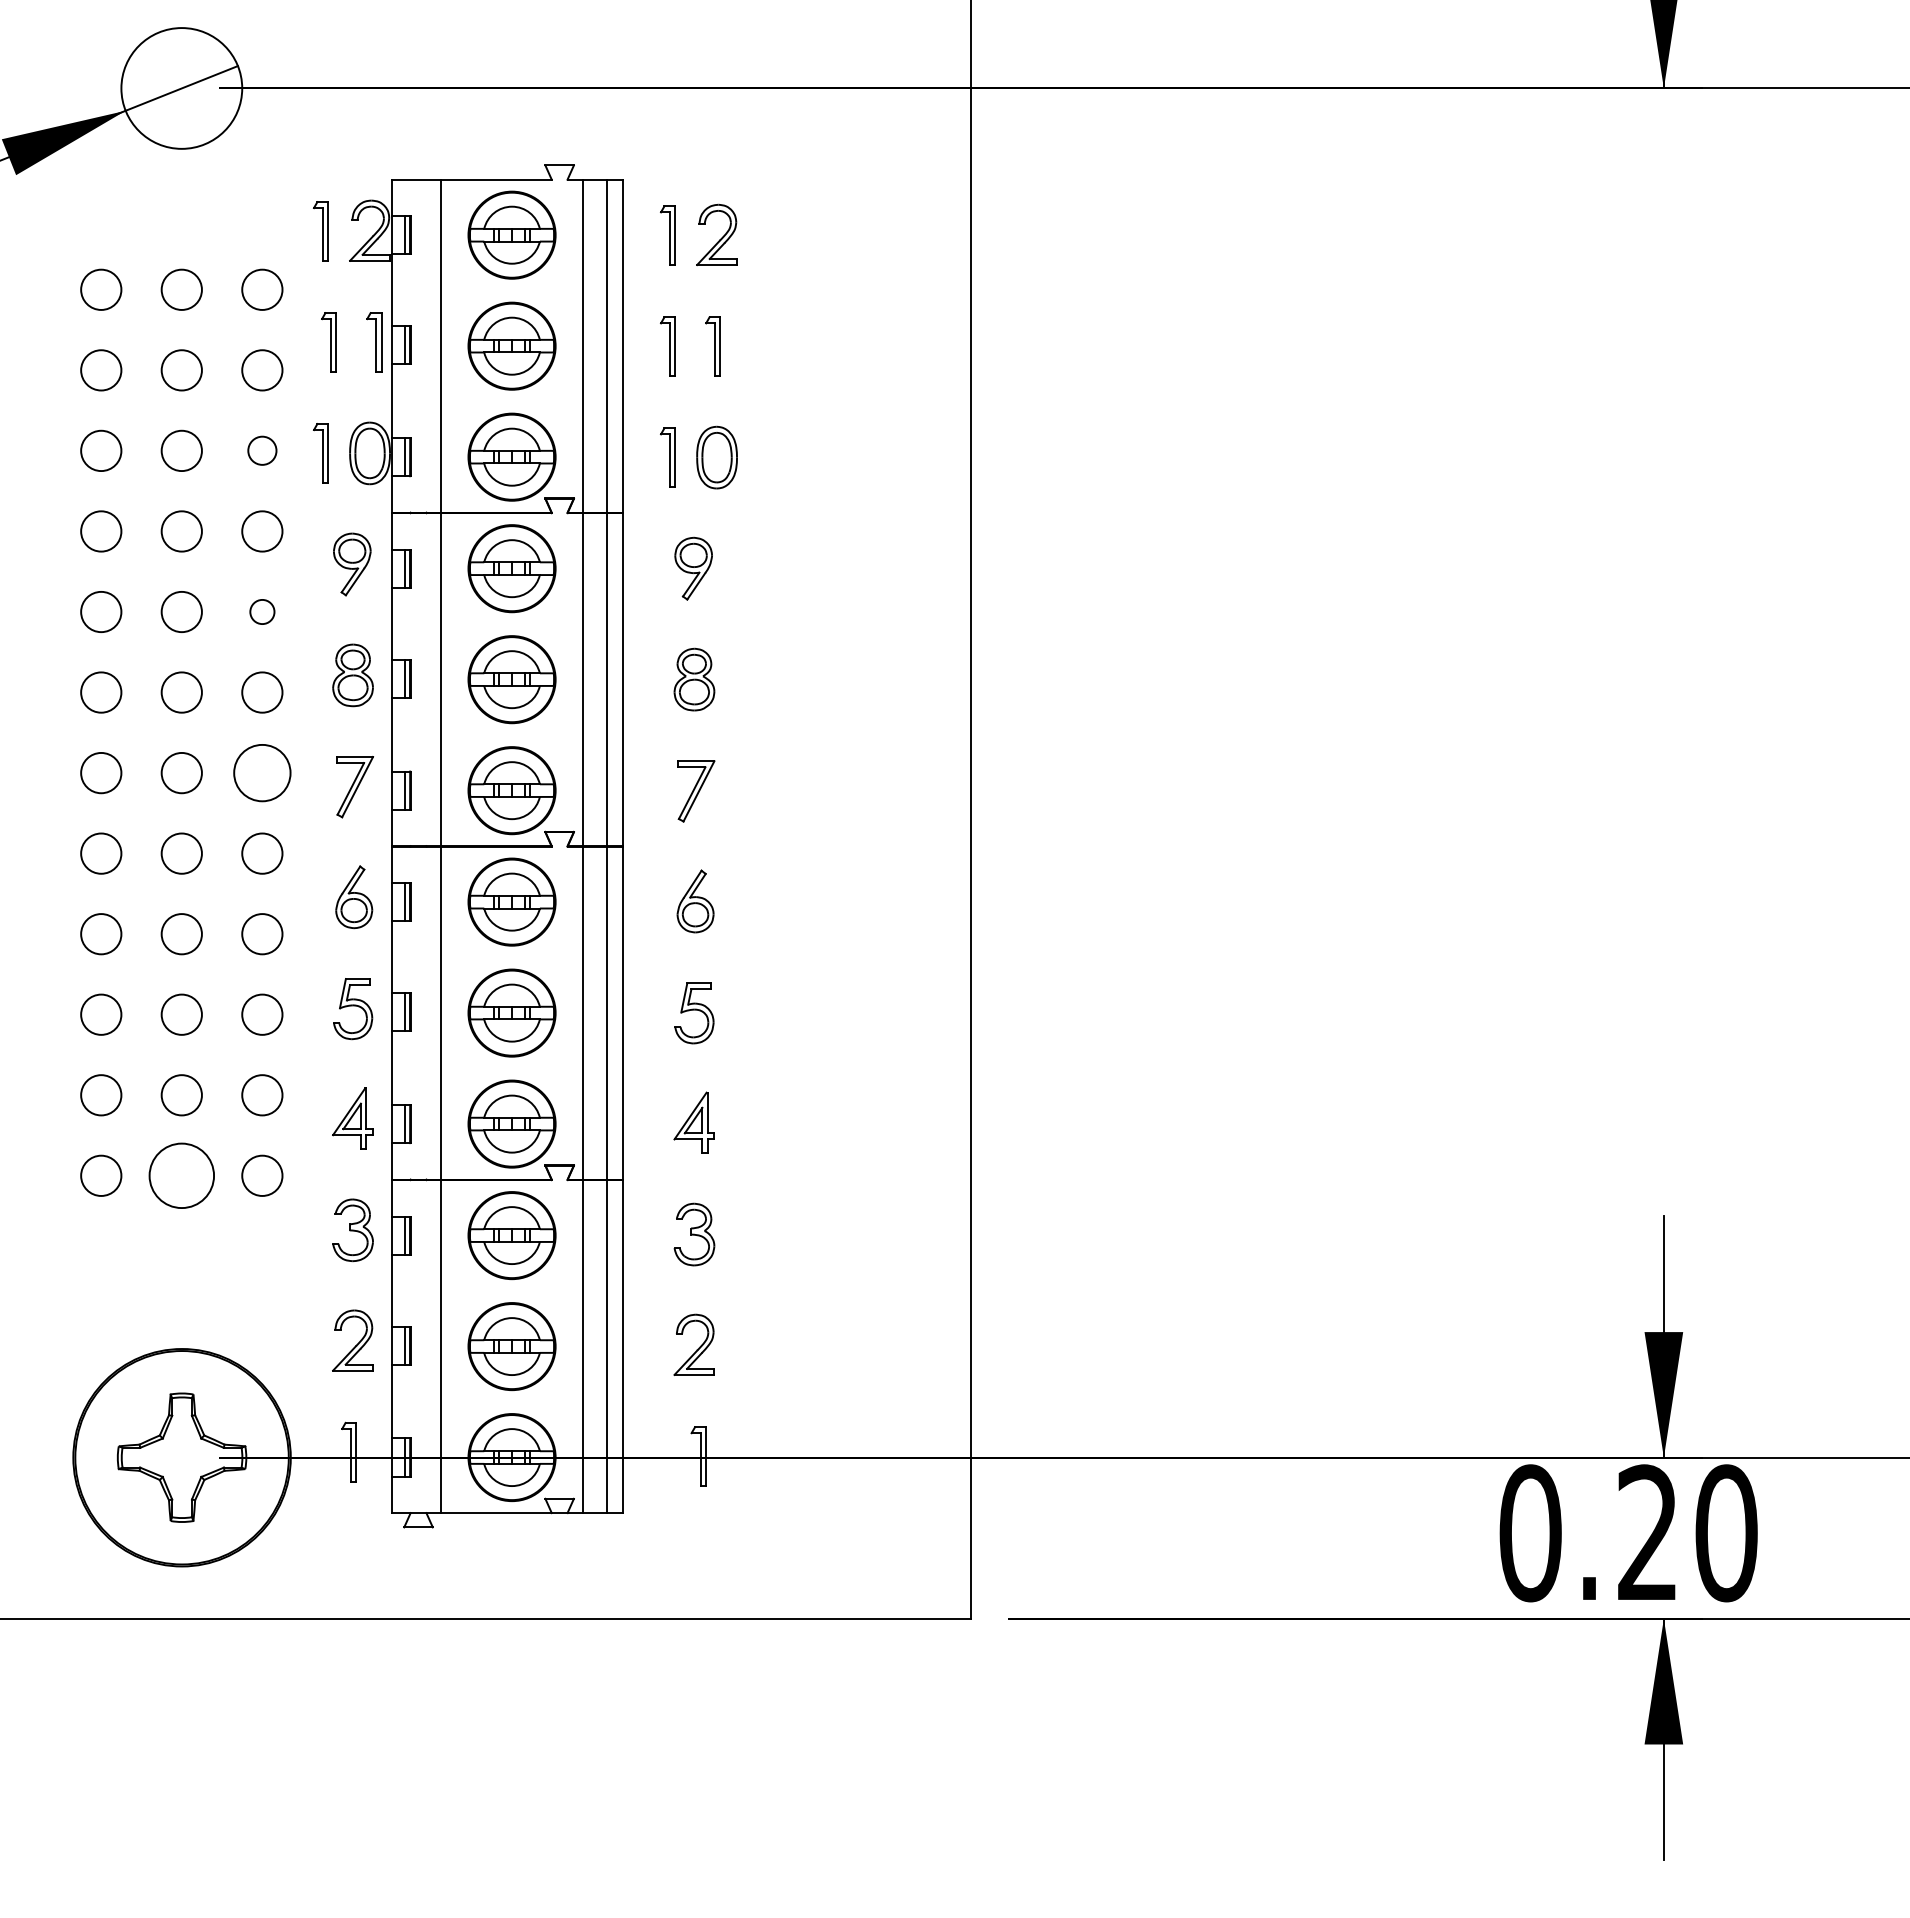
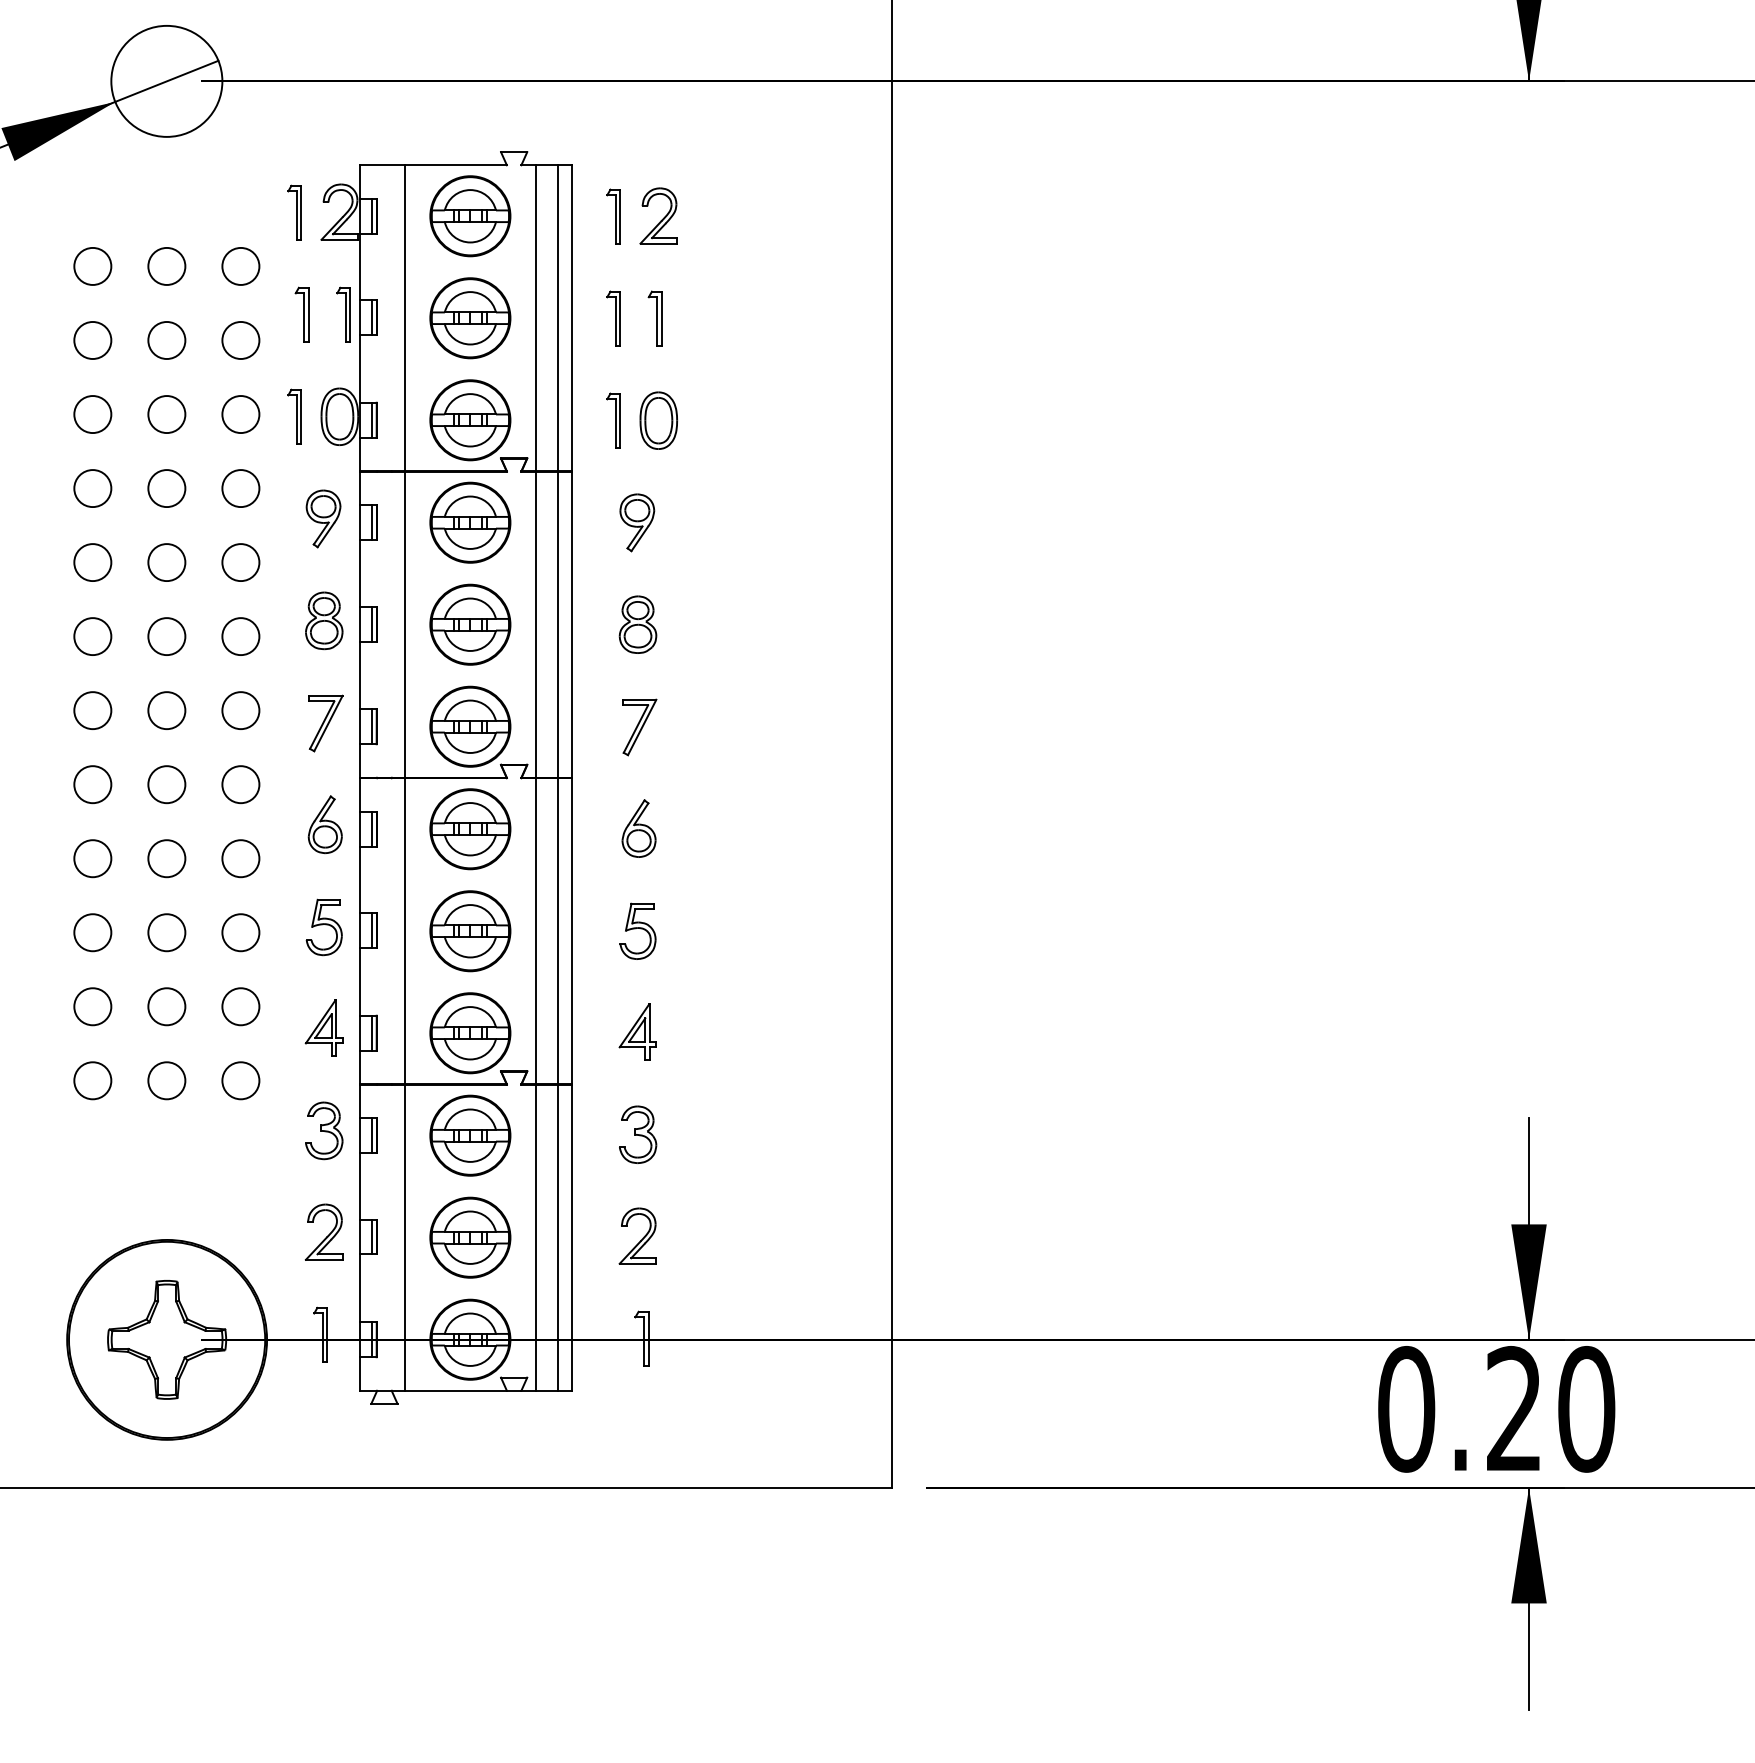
circle: (262, 450) -> (241, 414), size x1.43
circle: (262, 611) -> (241, 562), size x1.67
circle: (262, 772) -> (241, 710), size x0.71
circle: (181, 1175) -> (166, 1080), size x0.62

